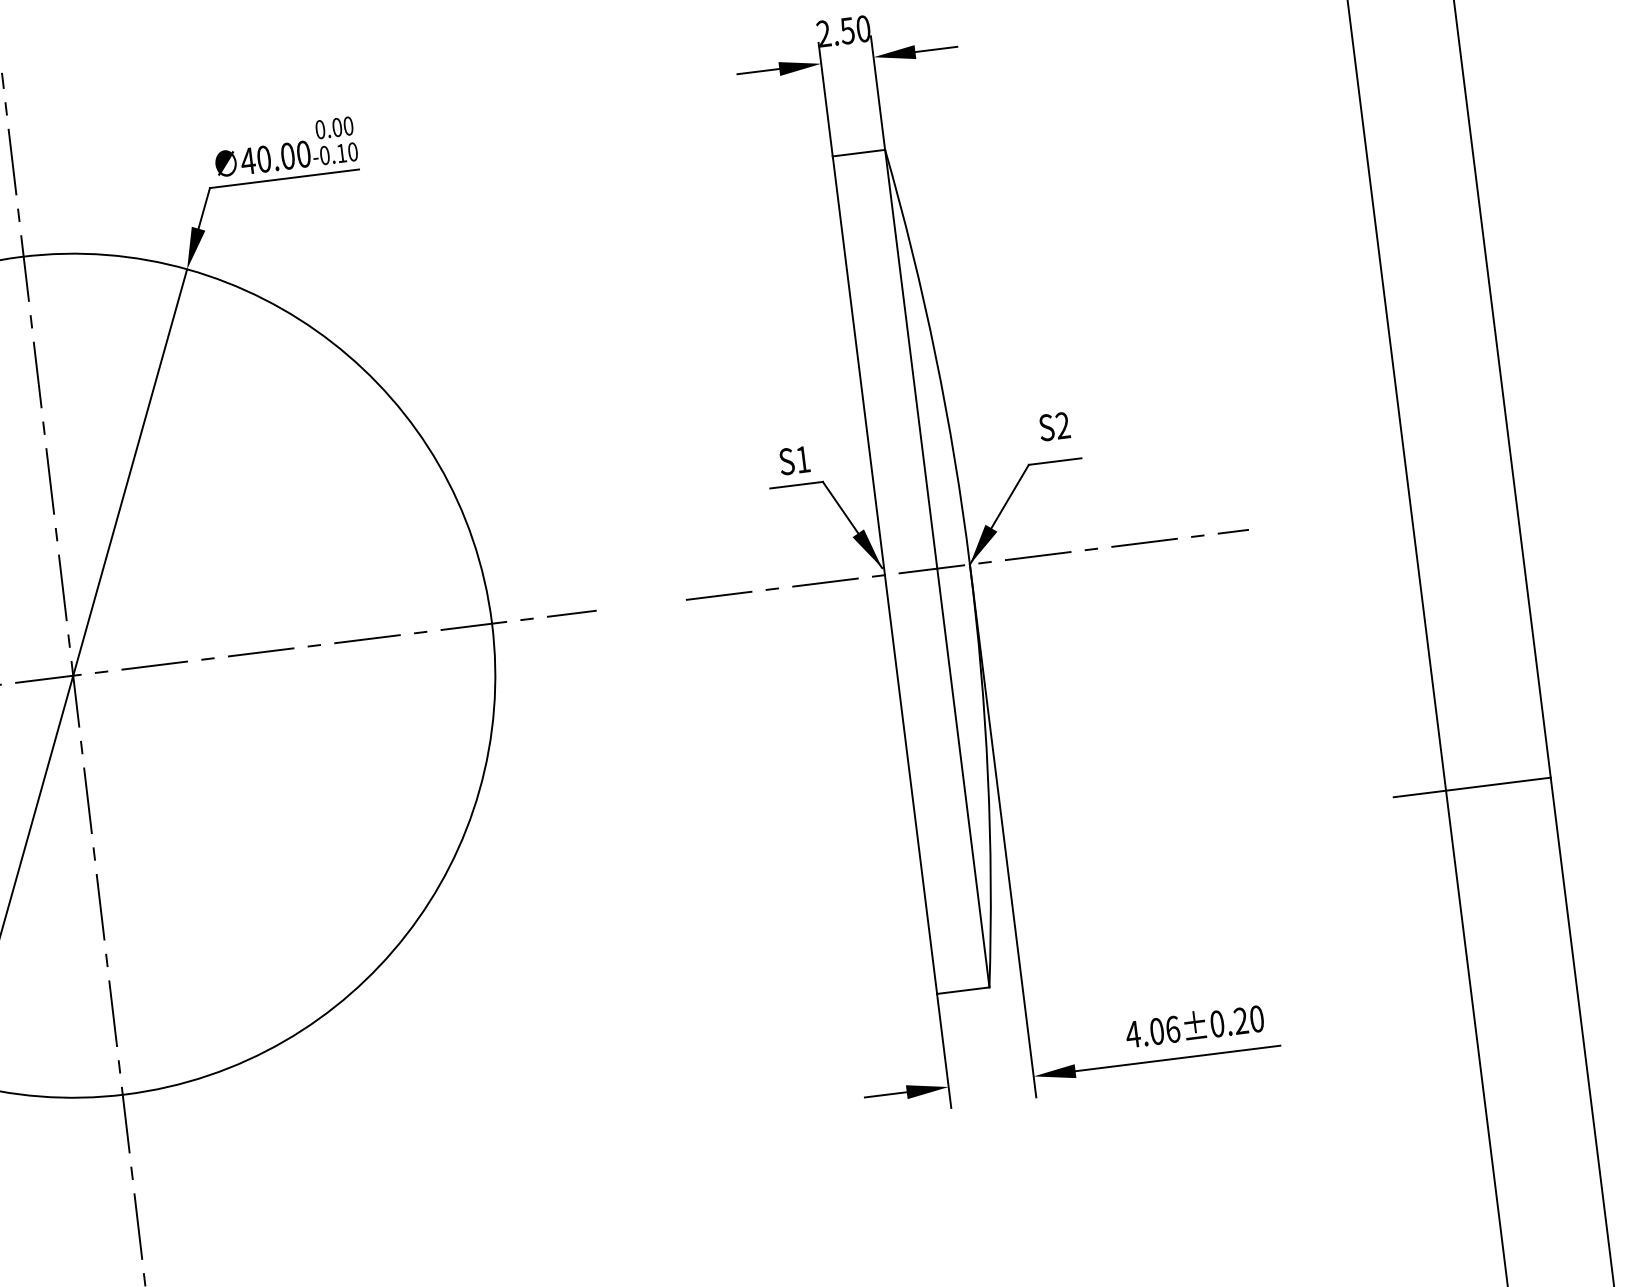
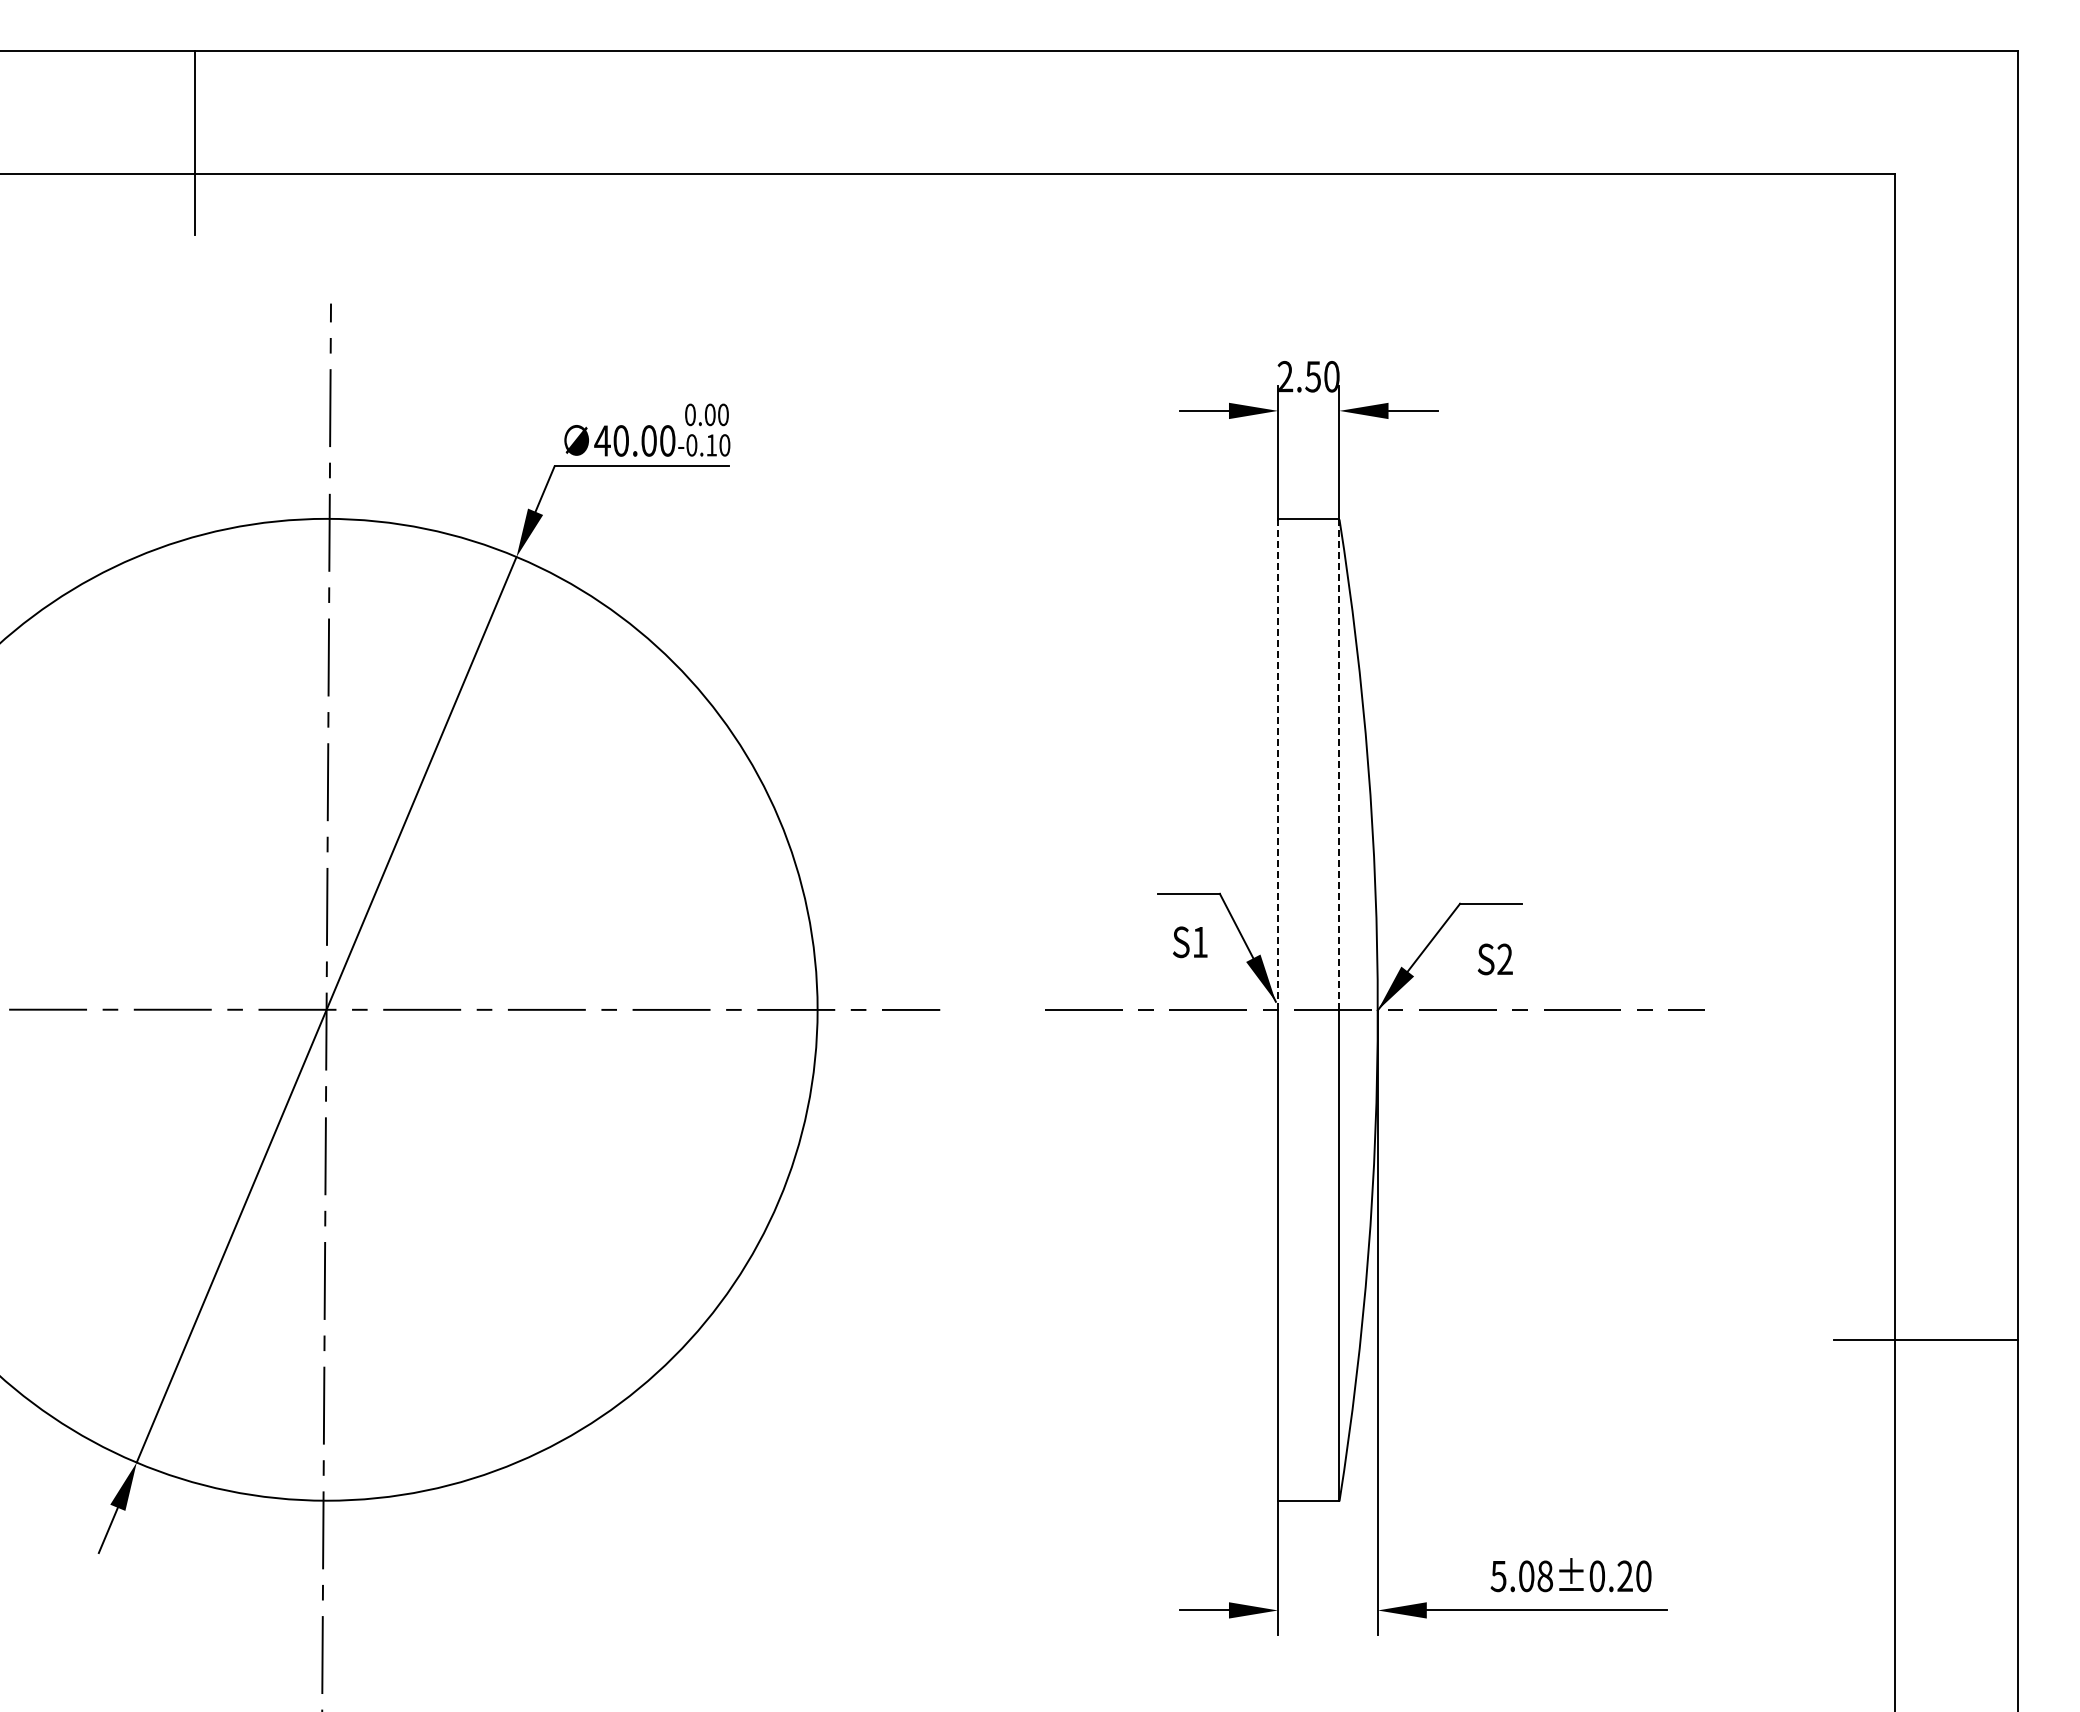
line: (911, 358) -> (1339, 764), solid -> dashed
line: (859, 365) -> (1278, 764), solid -> dashed
text: (1053, 426) -> (1494, 959), moved
text: (794, 460) -> (1190, 942), moved
text: (1152, 1032) -> (1521, 1576), 4.06±0.20 -> 5.08±0.20

